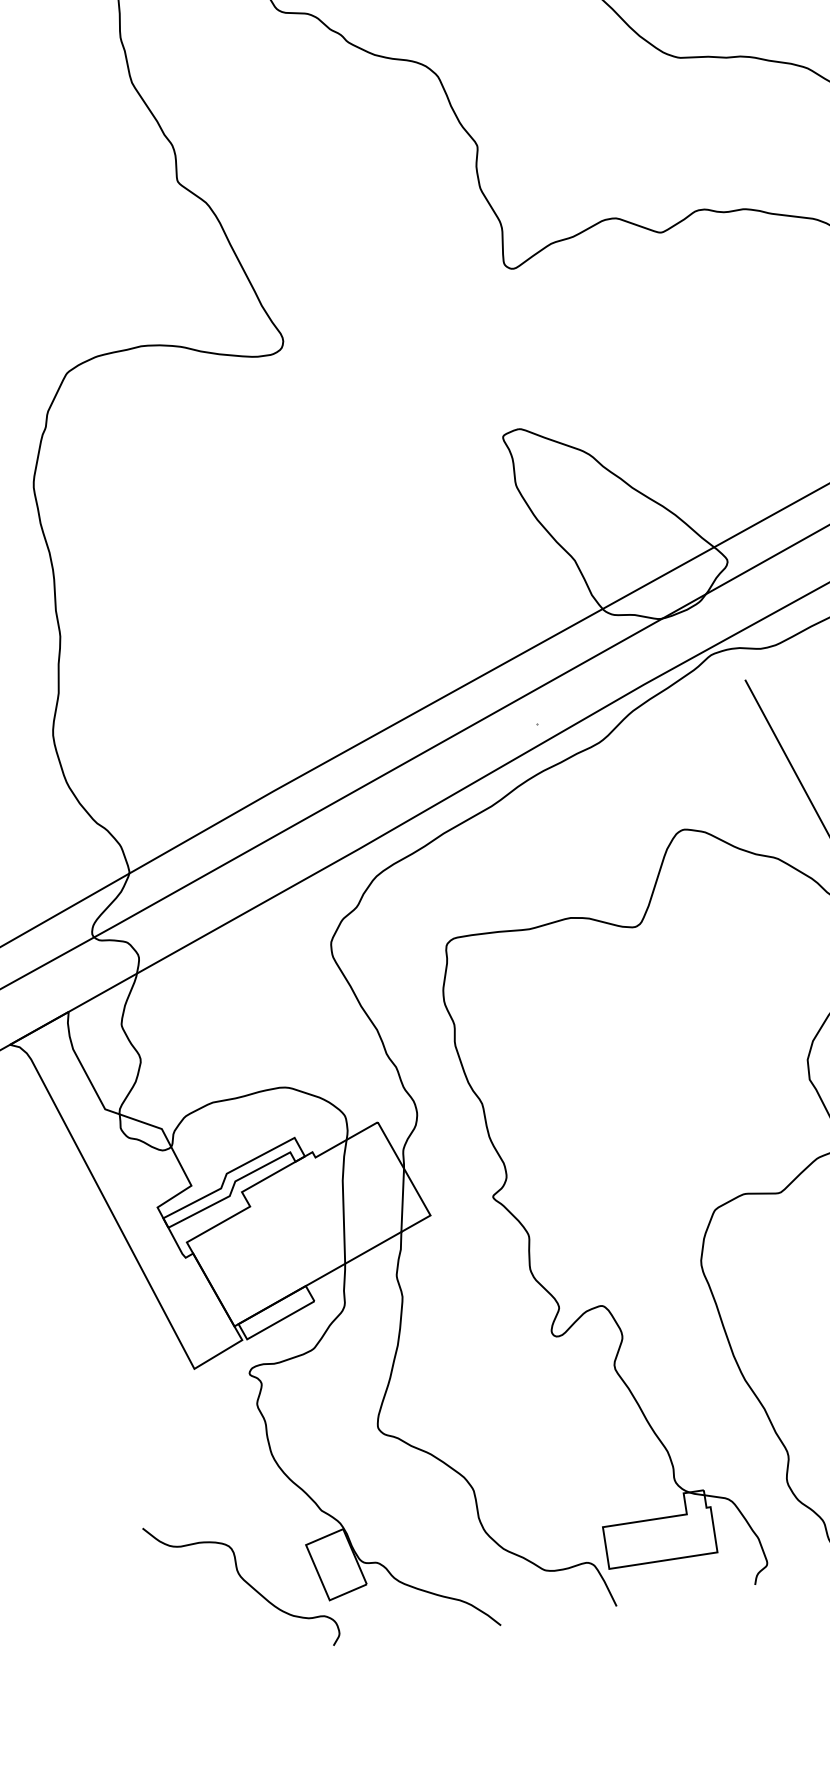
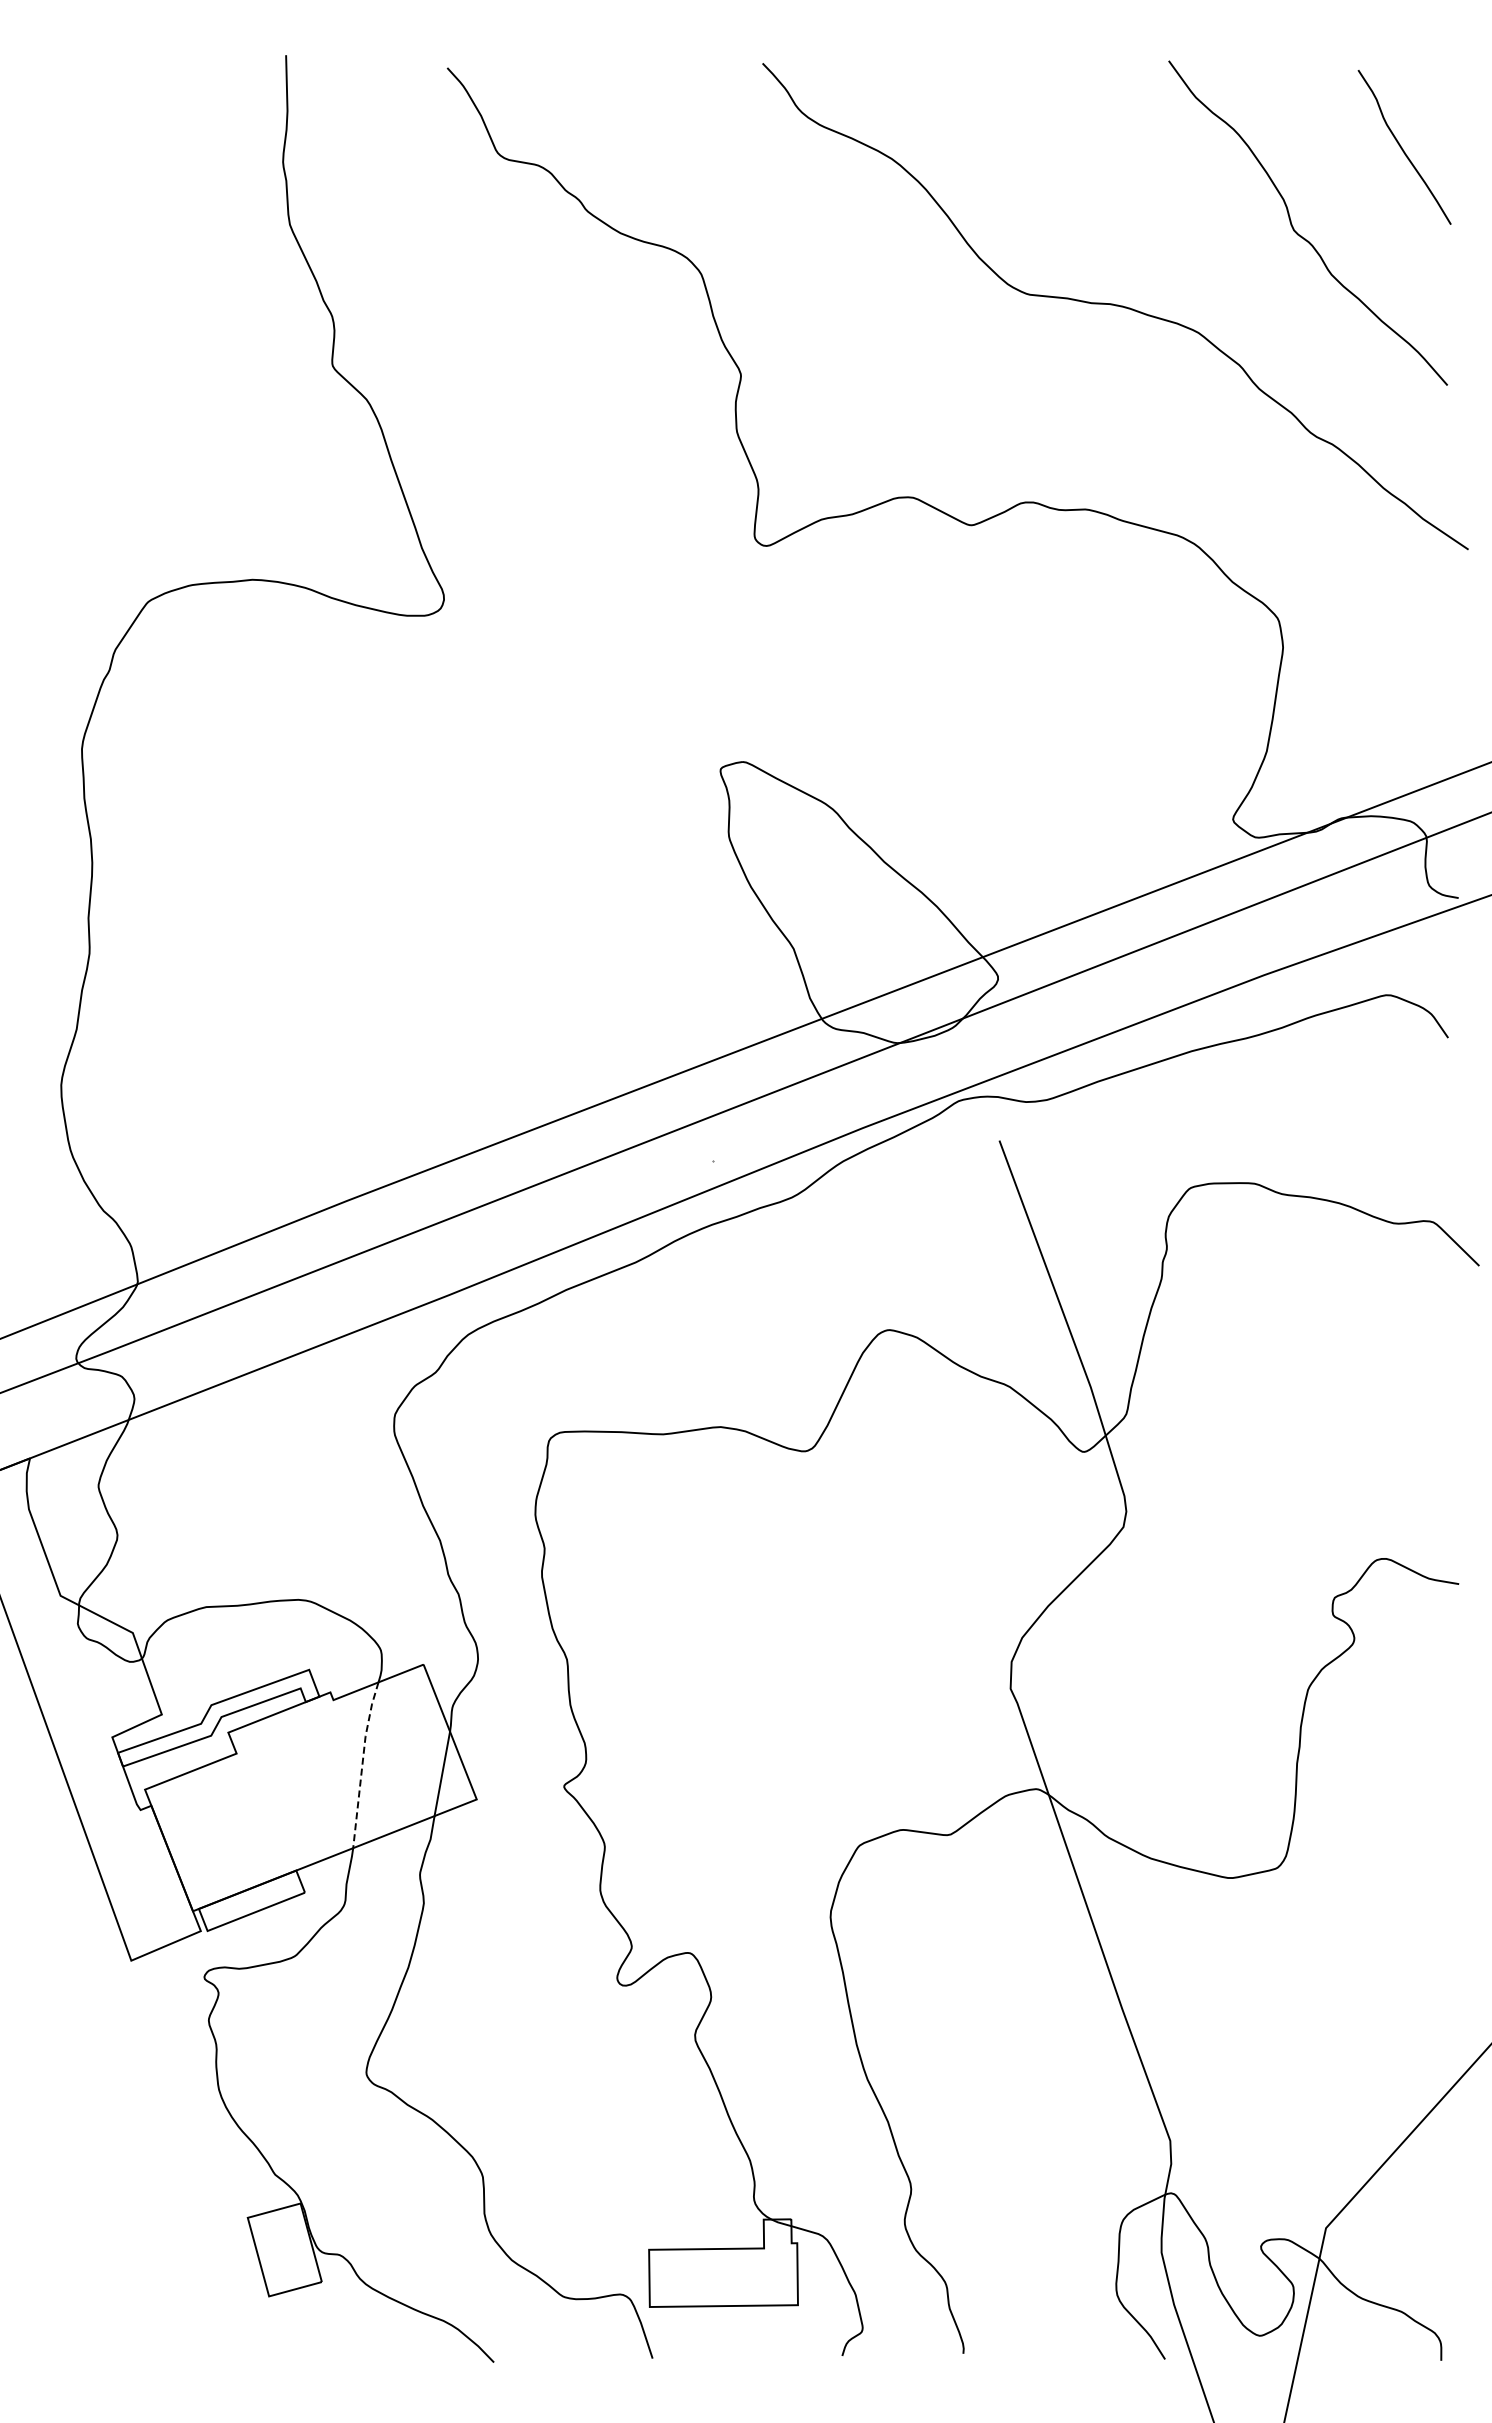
line: (343, 1200) -> (362, 1763), solid -> dashed
curve: (244, 1581) -> (158, 2255), removed

